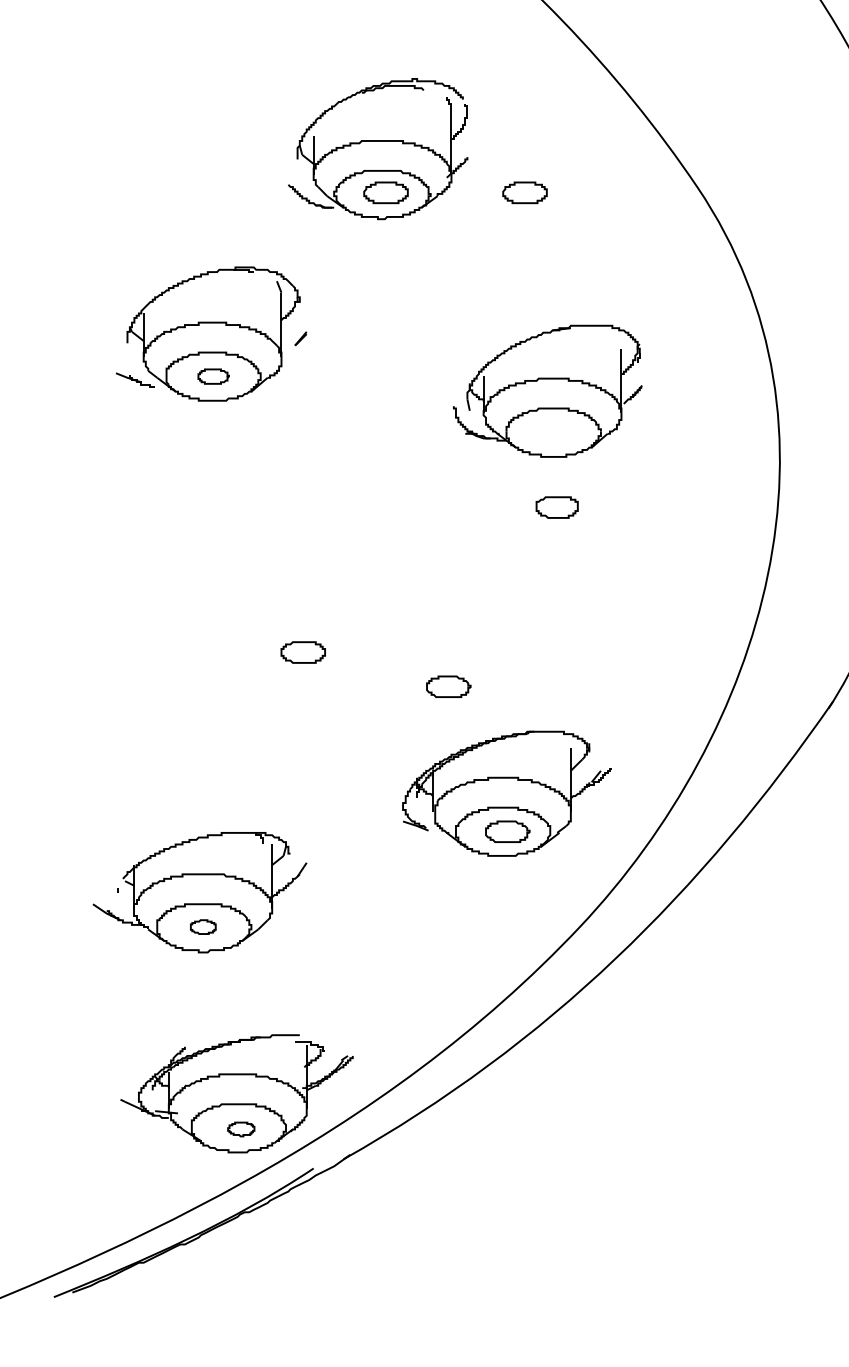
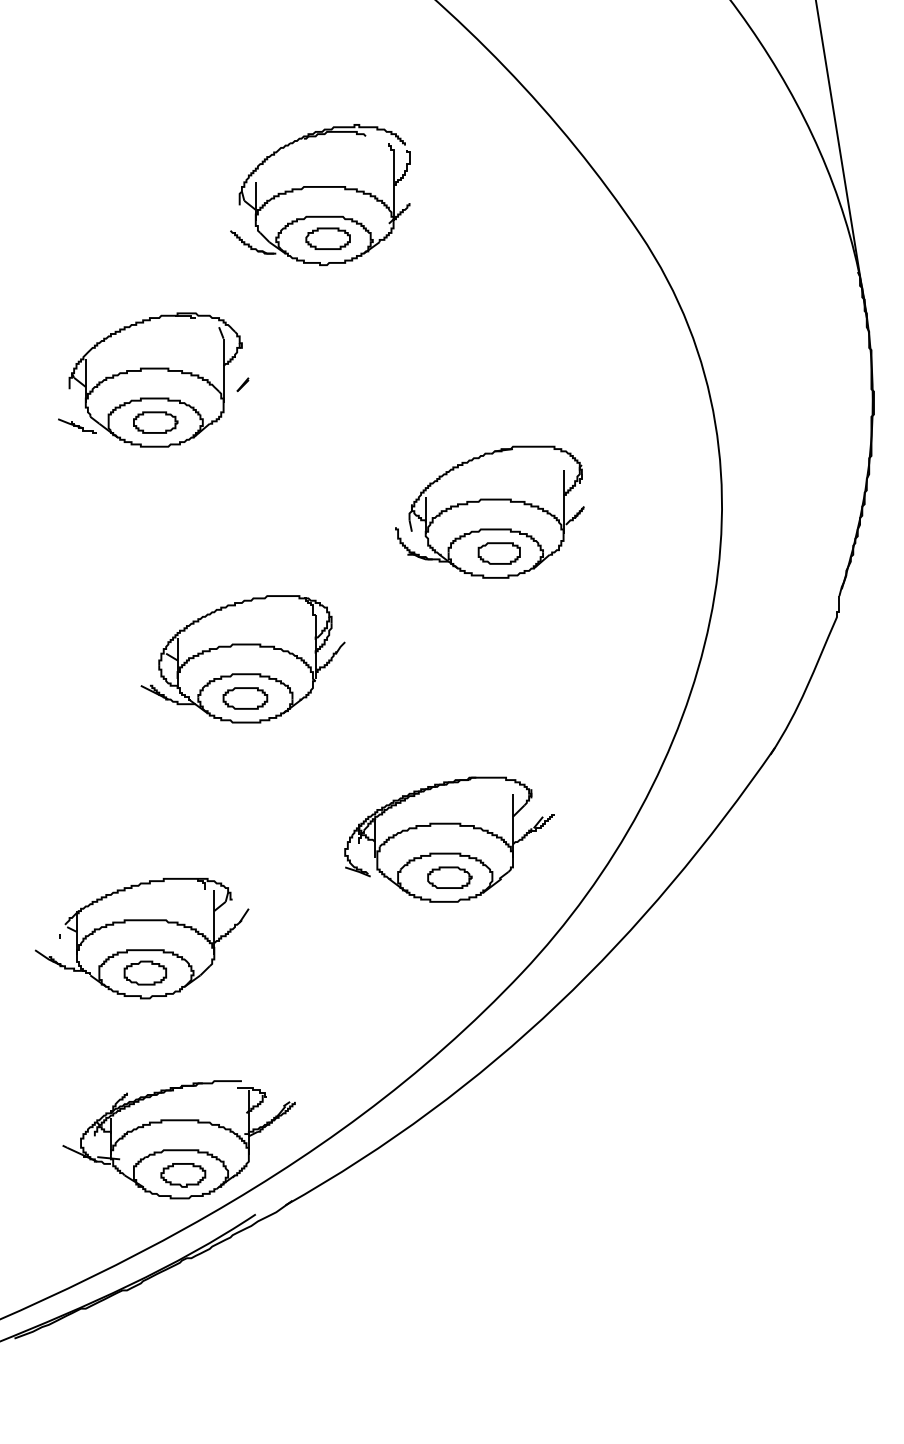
part: (524, 192) -> (466, 238), removed
part: (213, 376) -> (155, 422), size x1.43
part: (547, 390) -> (489, 511), moved
part: (300, 613) -> (242, 659), added
part: (448, 686) -> (390, 732), removed
part: (203, 926) -> (145, 972), size x1.67
part: (241, 1129) -> (183, 1175), size x1.67

